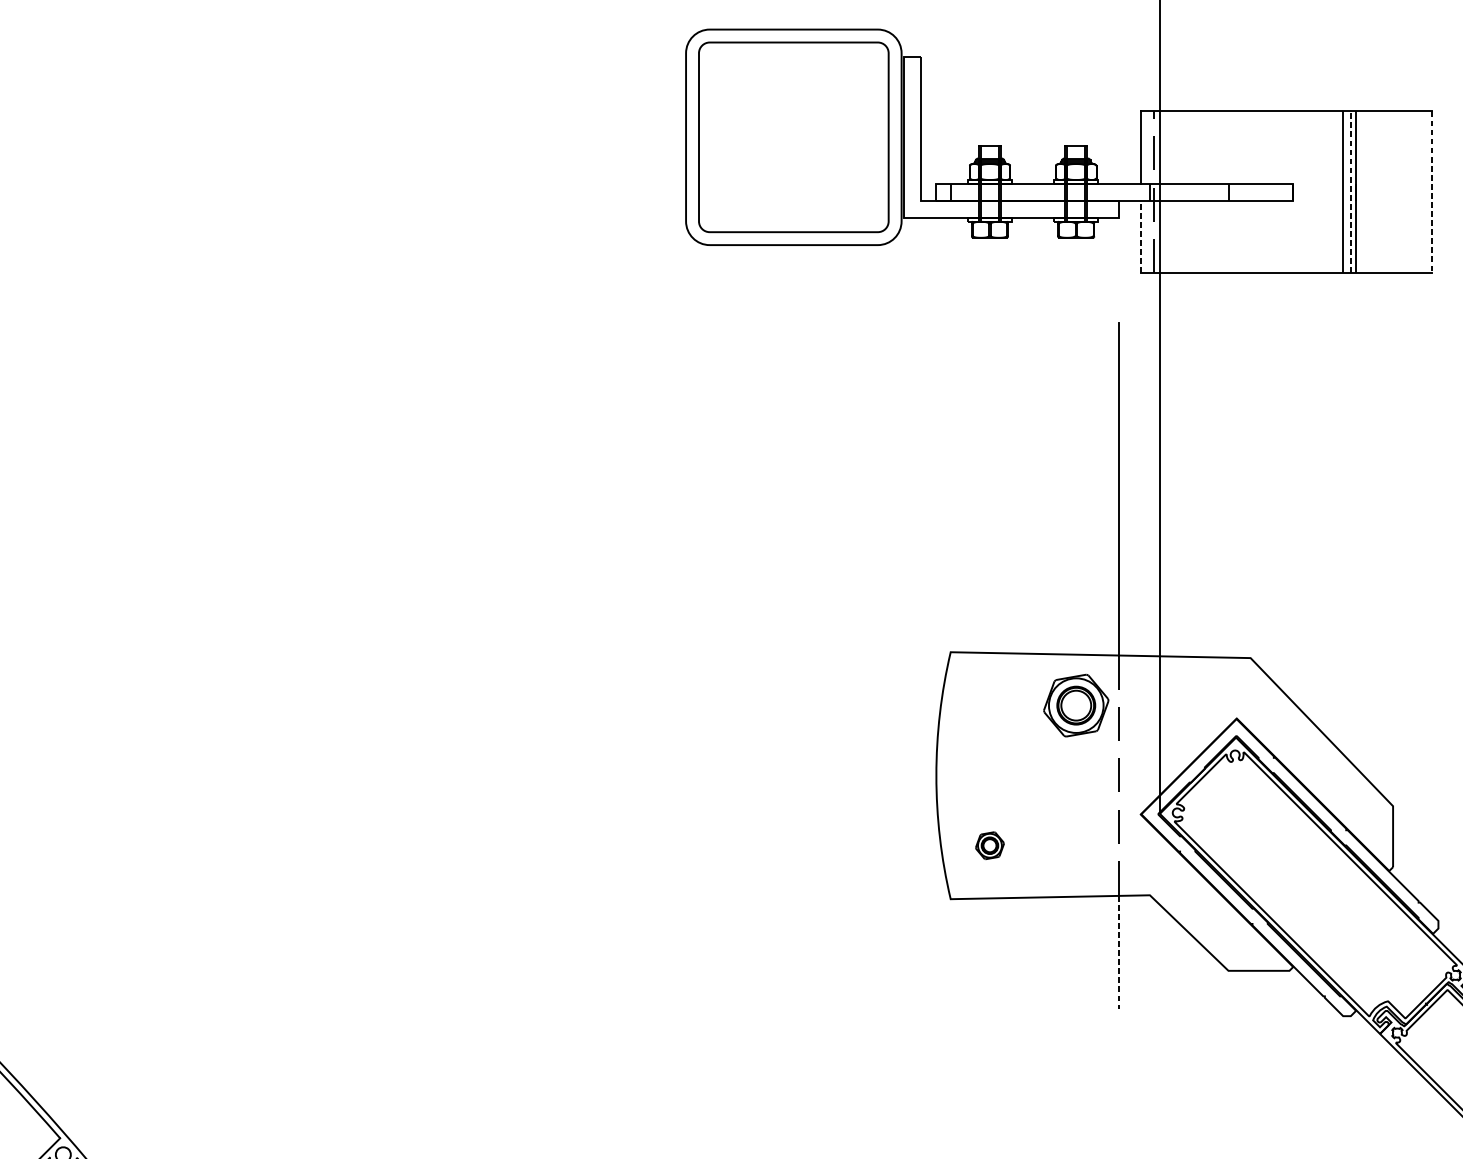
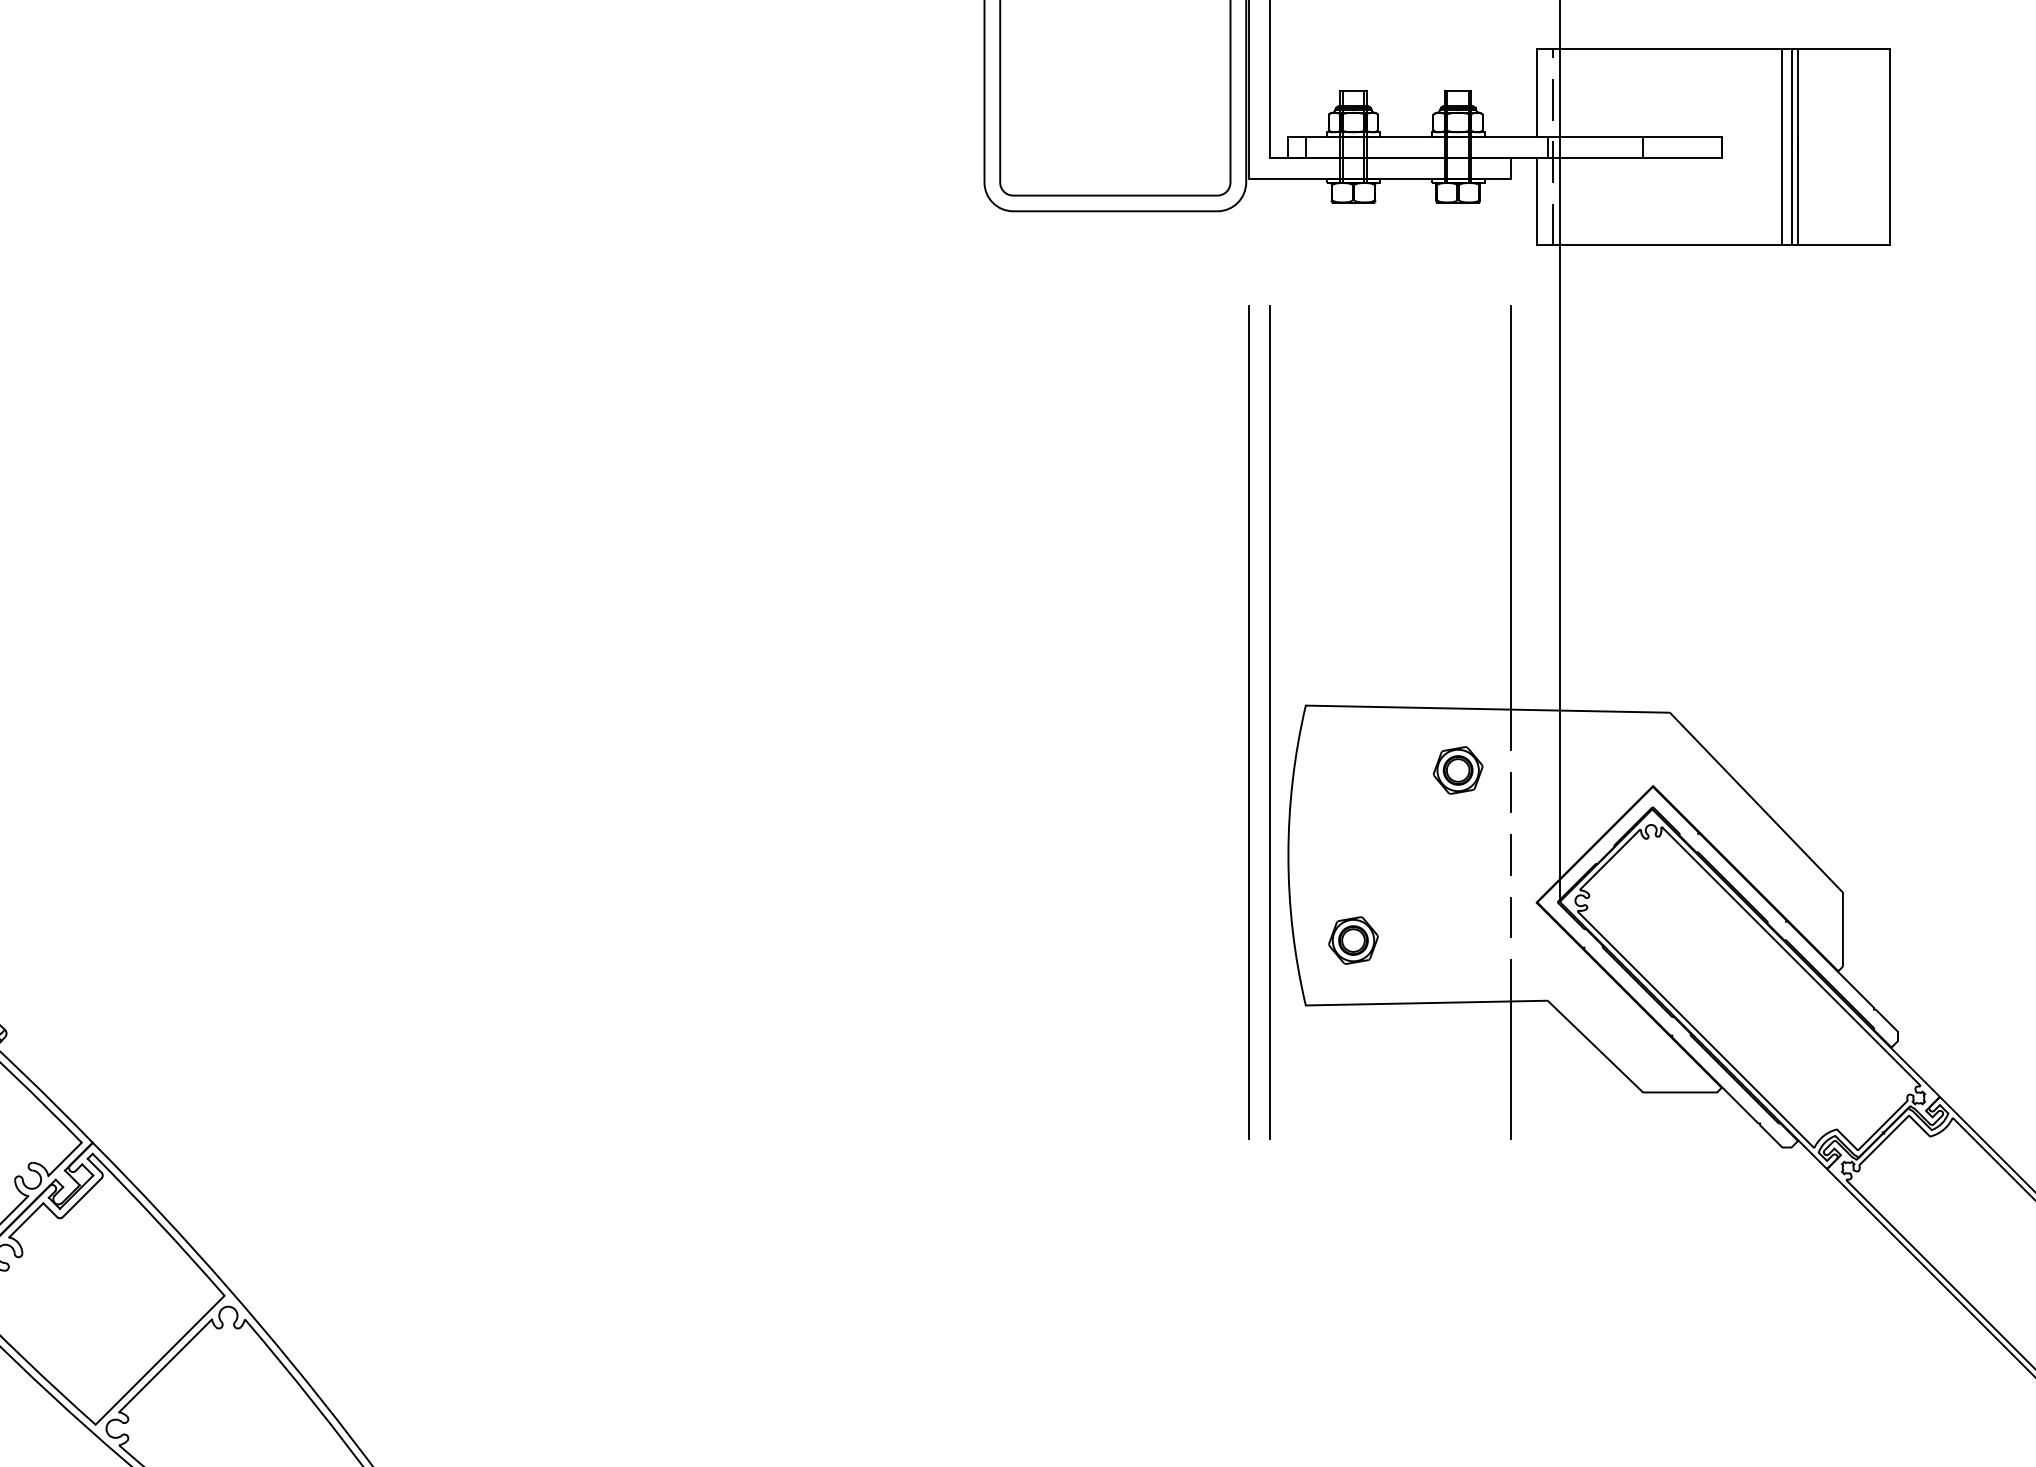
line: (1350, 191) -> (1791, 146), dashed -> solid
line: (1431, 192) -> (1889, 147), dashed -> solid
line: (1141, 237) -> (1537, 201), dashed -> solid
line: (903, 665) -> (1248, 721), added
line: (920, 665) -> (1269, 721), added
part: (1075, 705) -> (1457, 770), size x0.62
part: (989, 845) -> (1353, 940), size x1.43
line: (1119, 952) -> (1510, 1070), dashed -> solid

